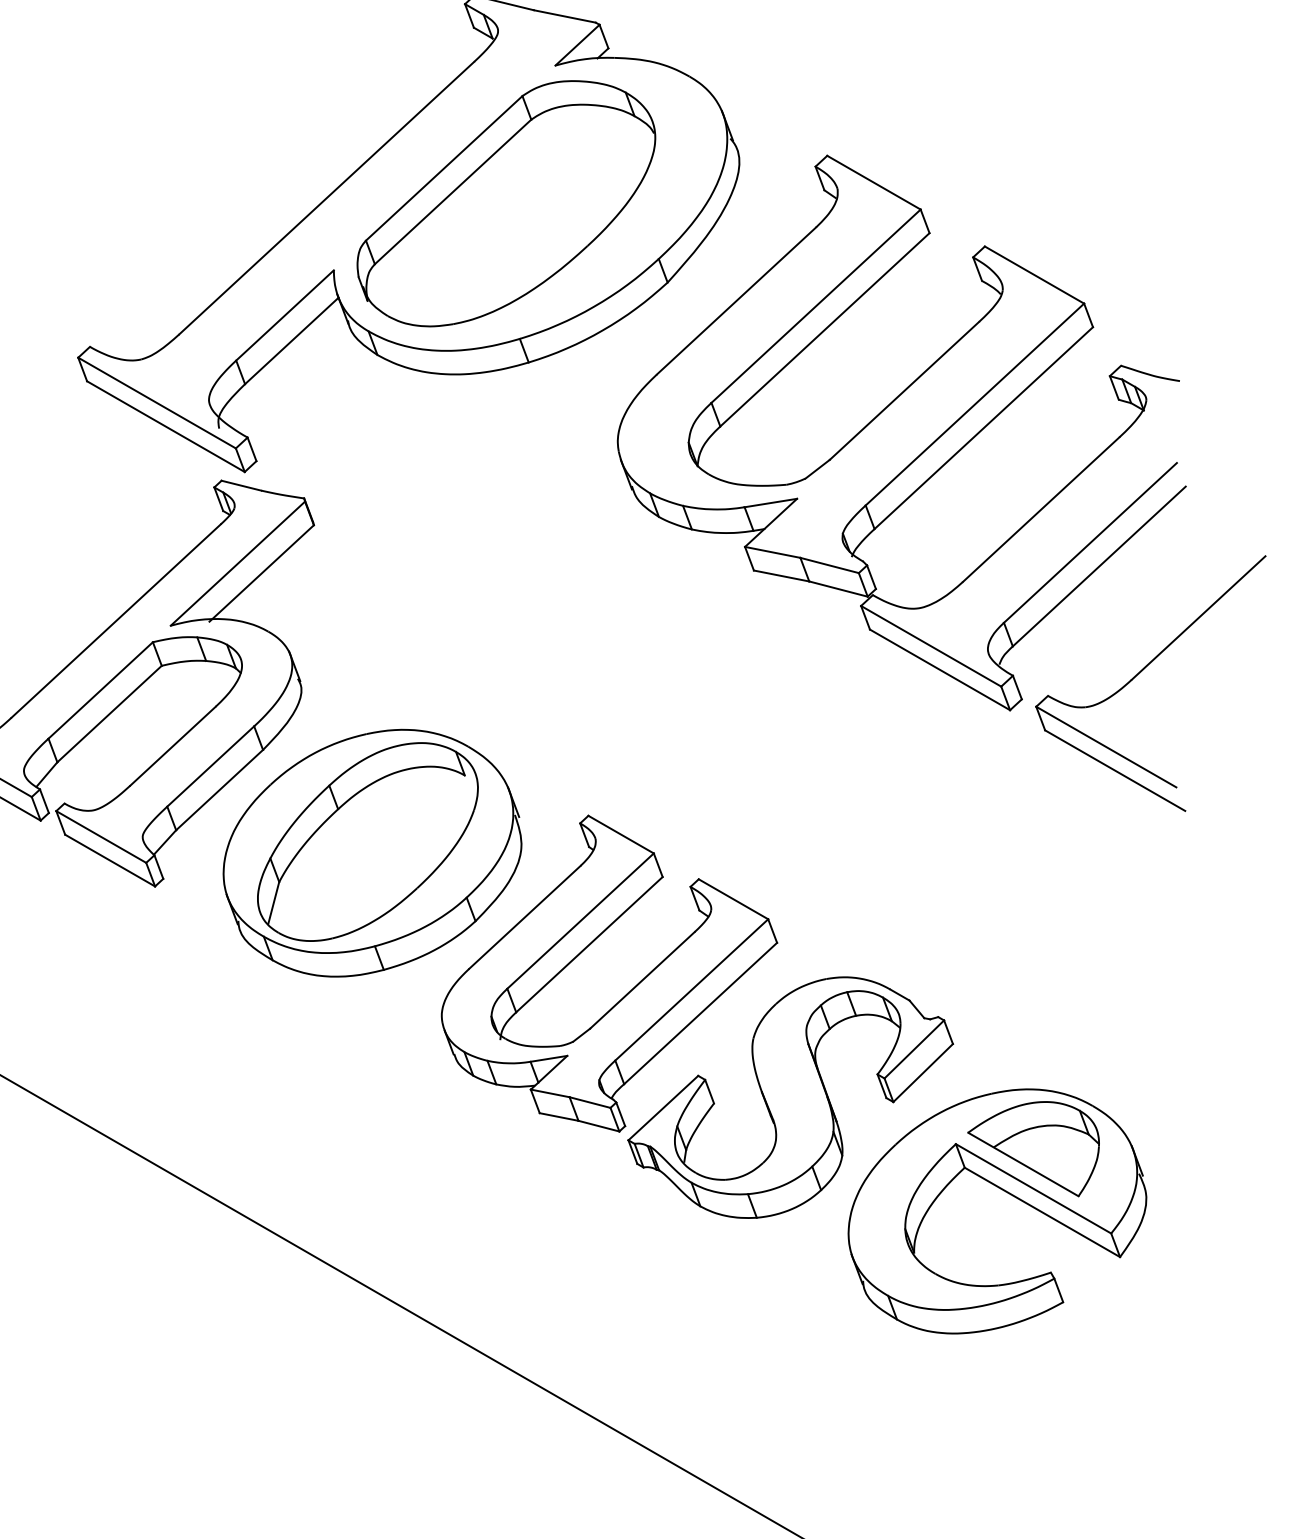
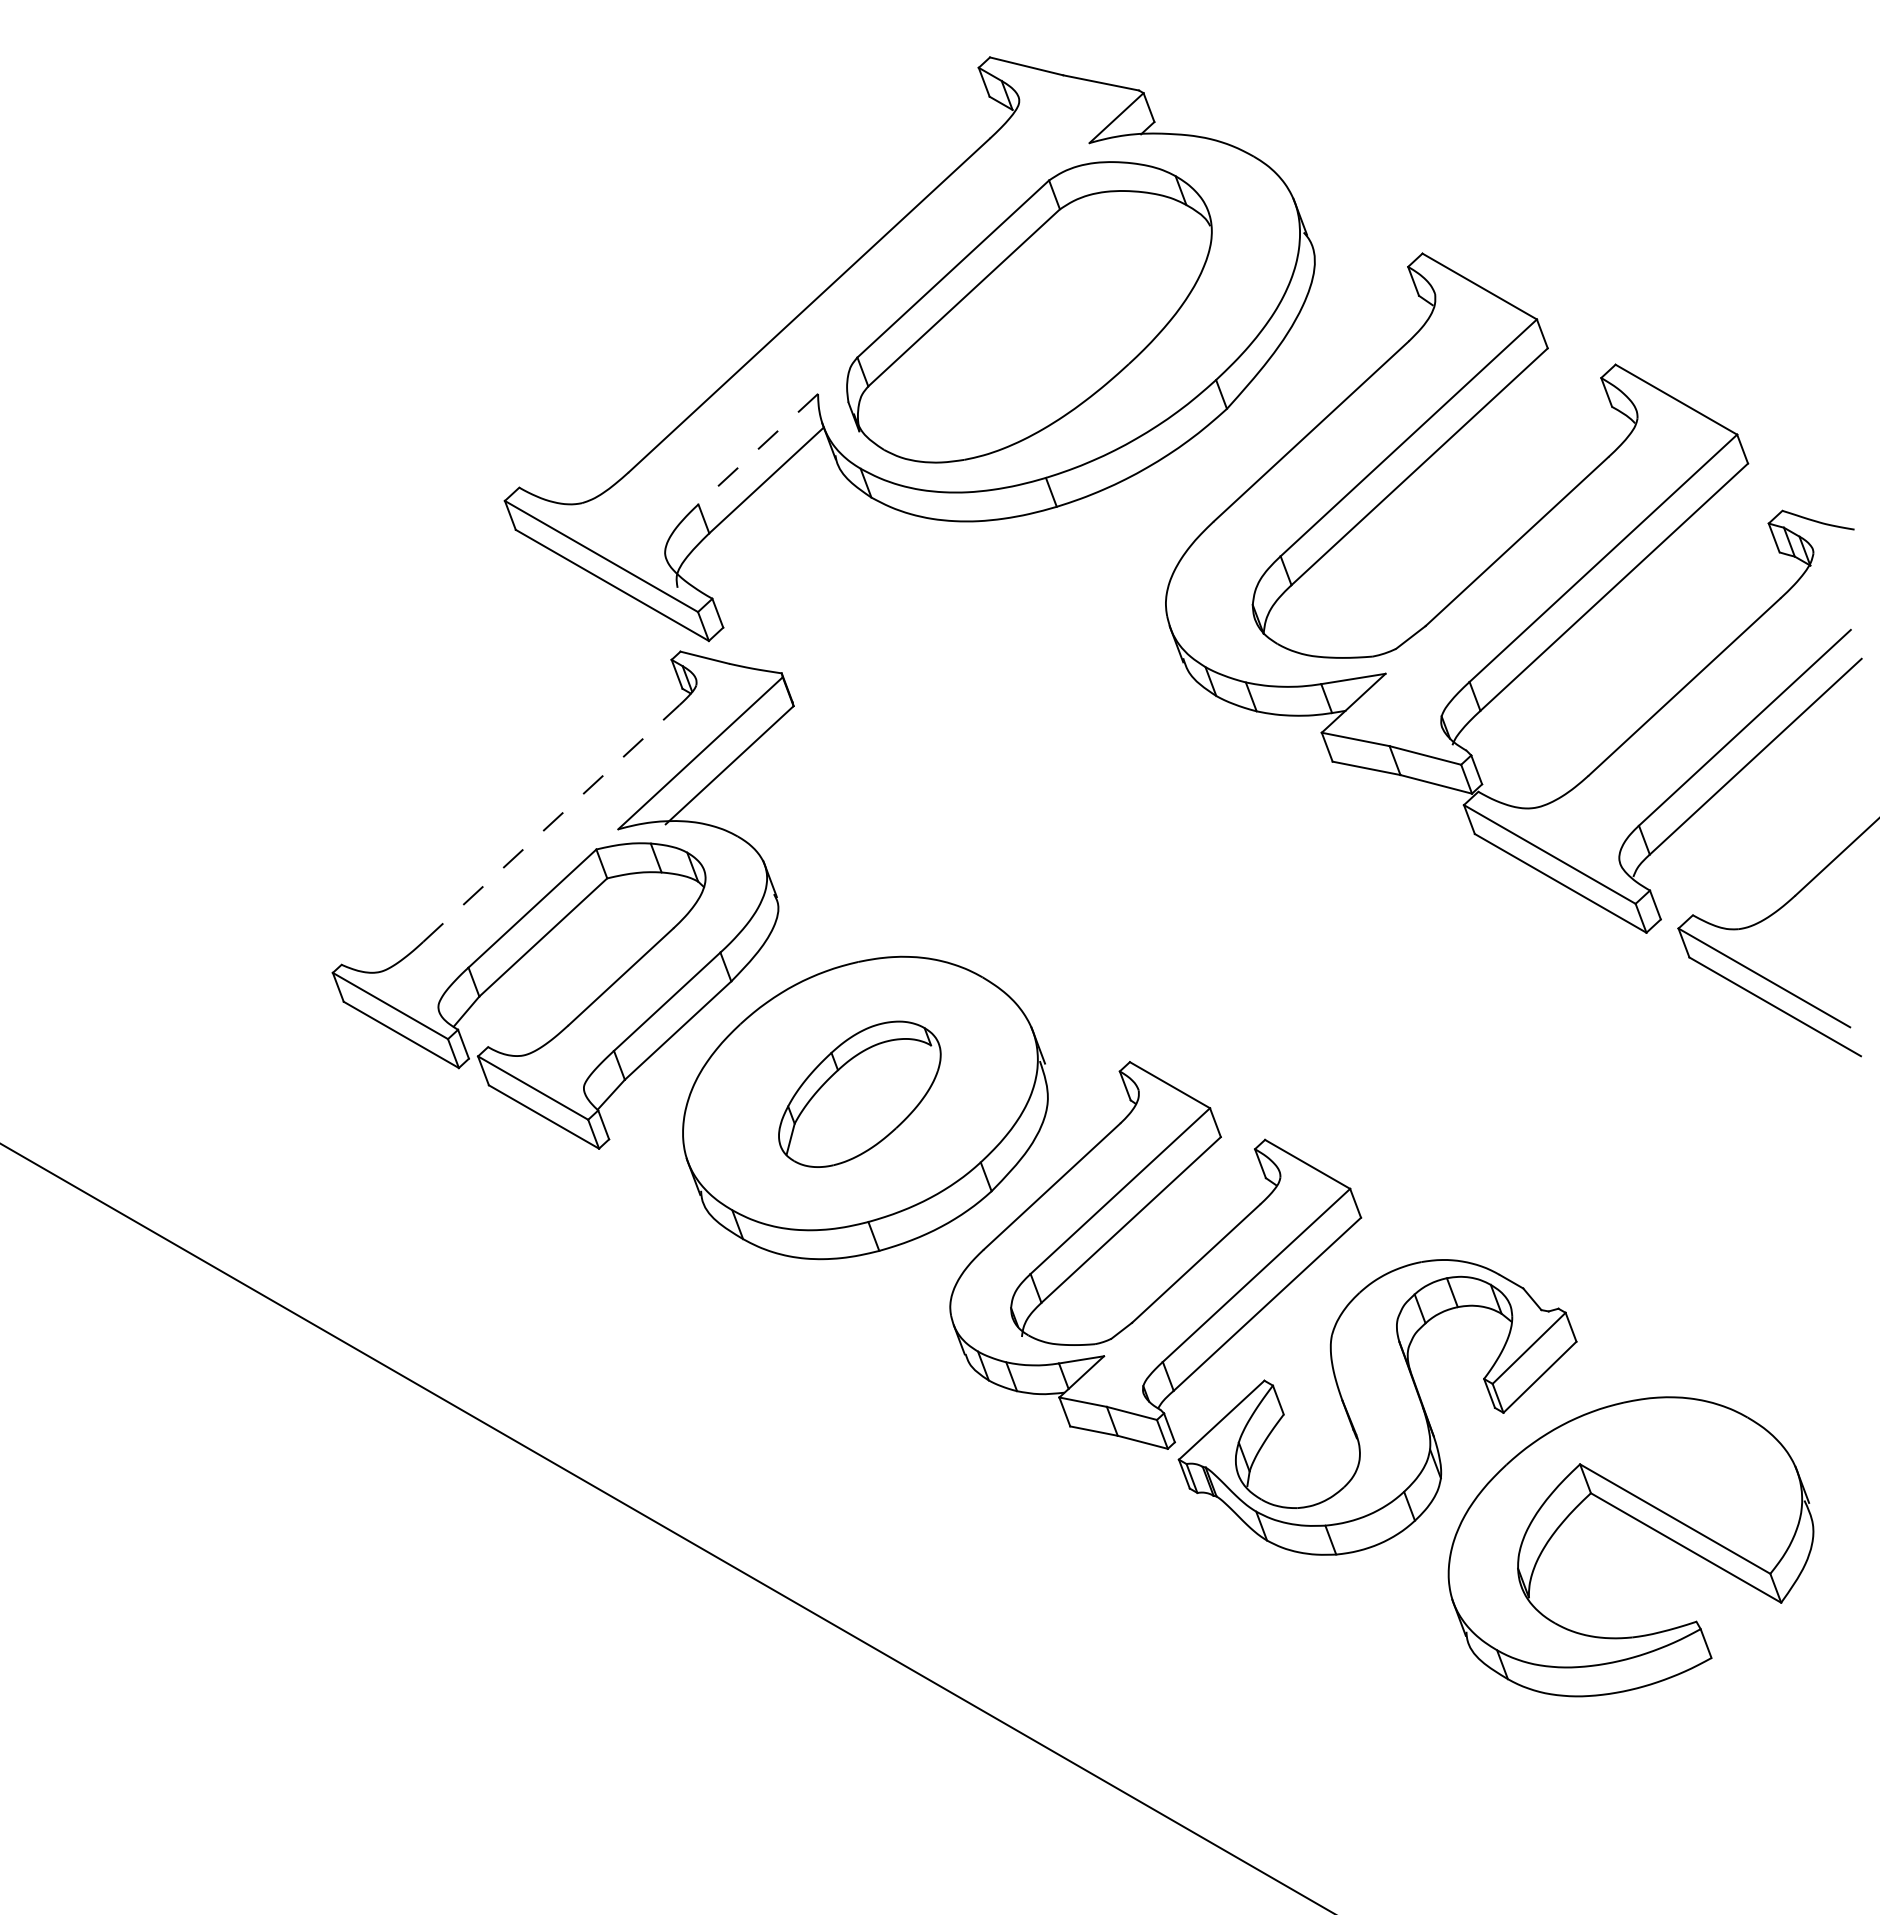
line: (284, 315) -> (757, 449), solid -> dashed
line: (116, 621) -> (551, 823), solid -> dashed
part: (367, 842) -> (859, 1094), size x0.6
part: (1033, 1149) -> (1675, 1470), removed

